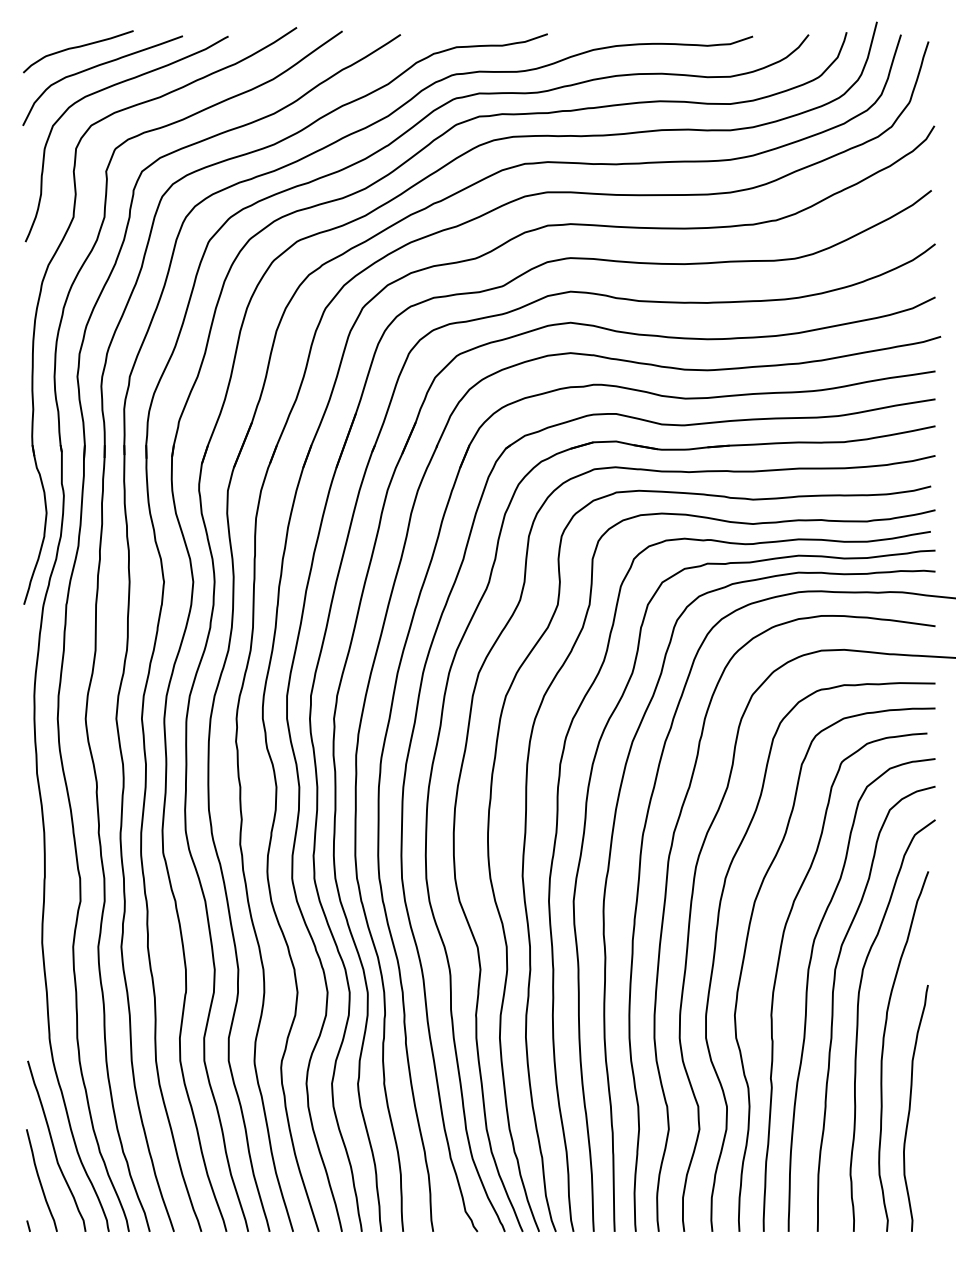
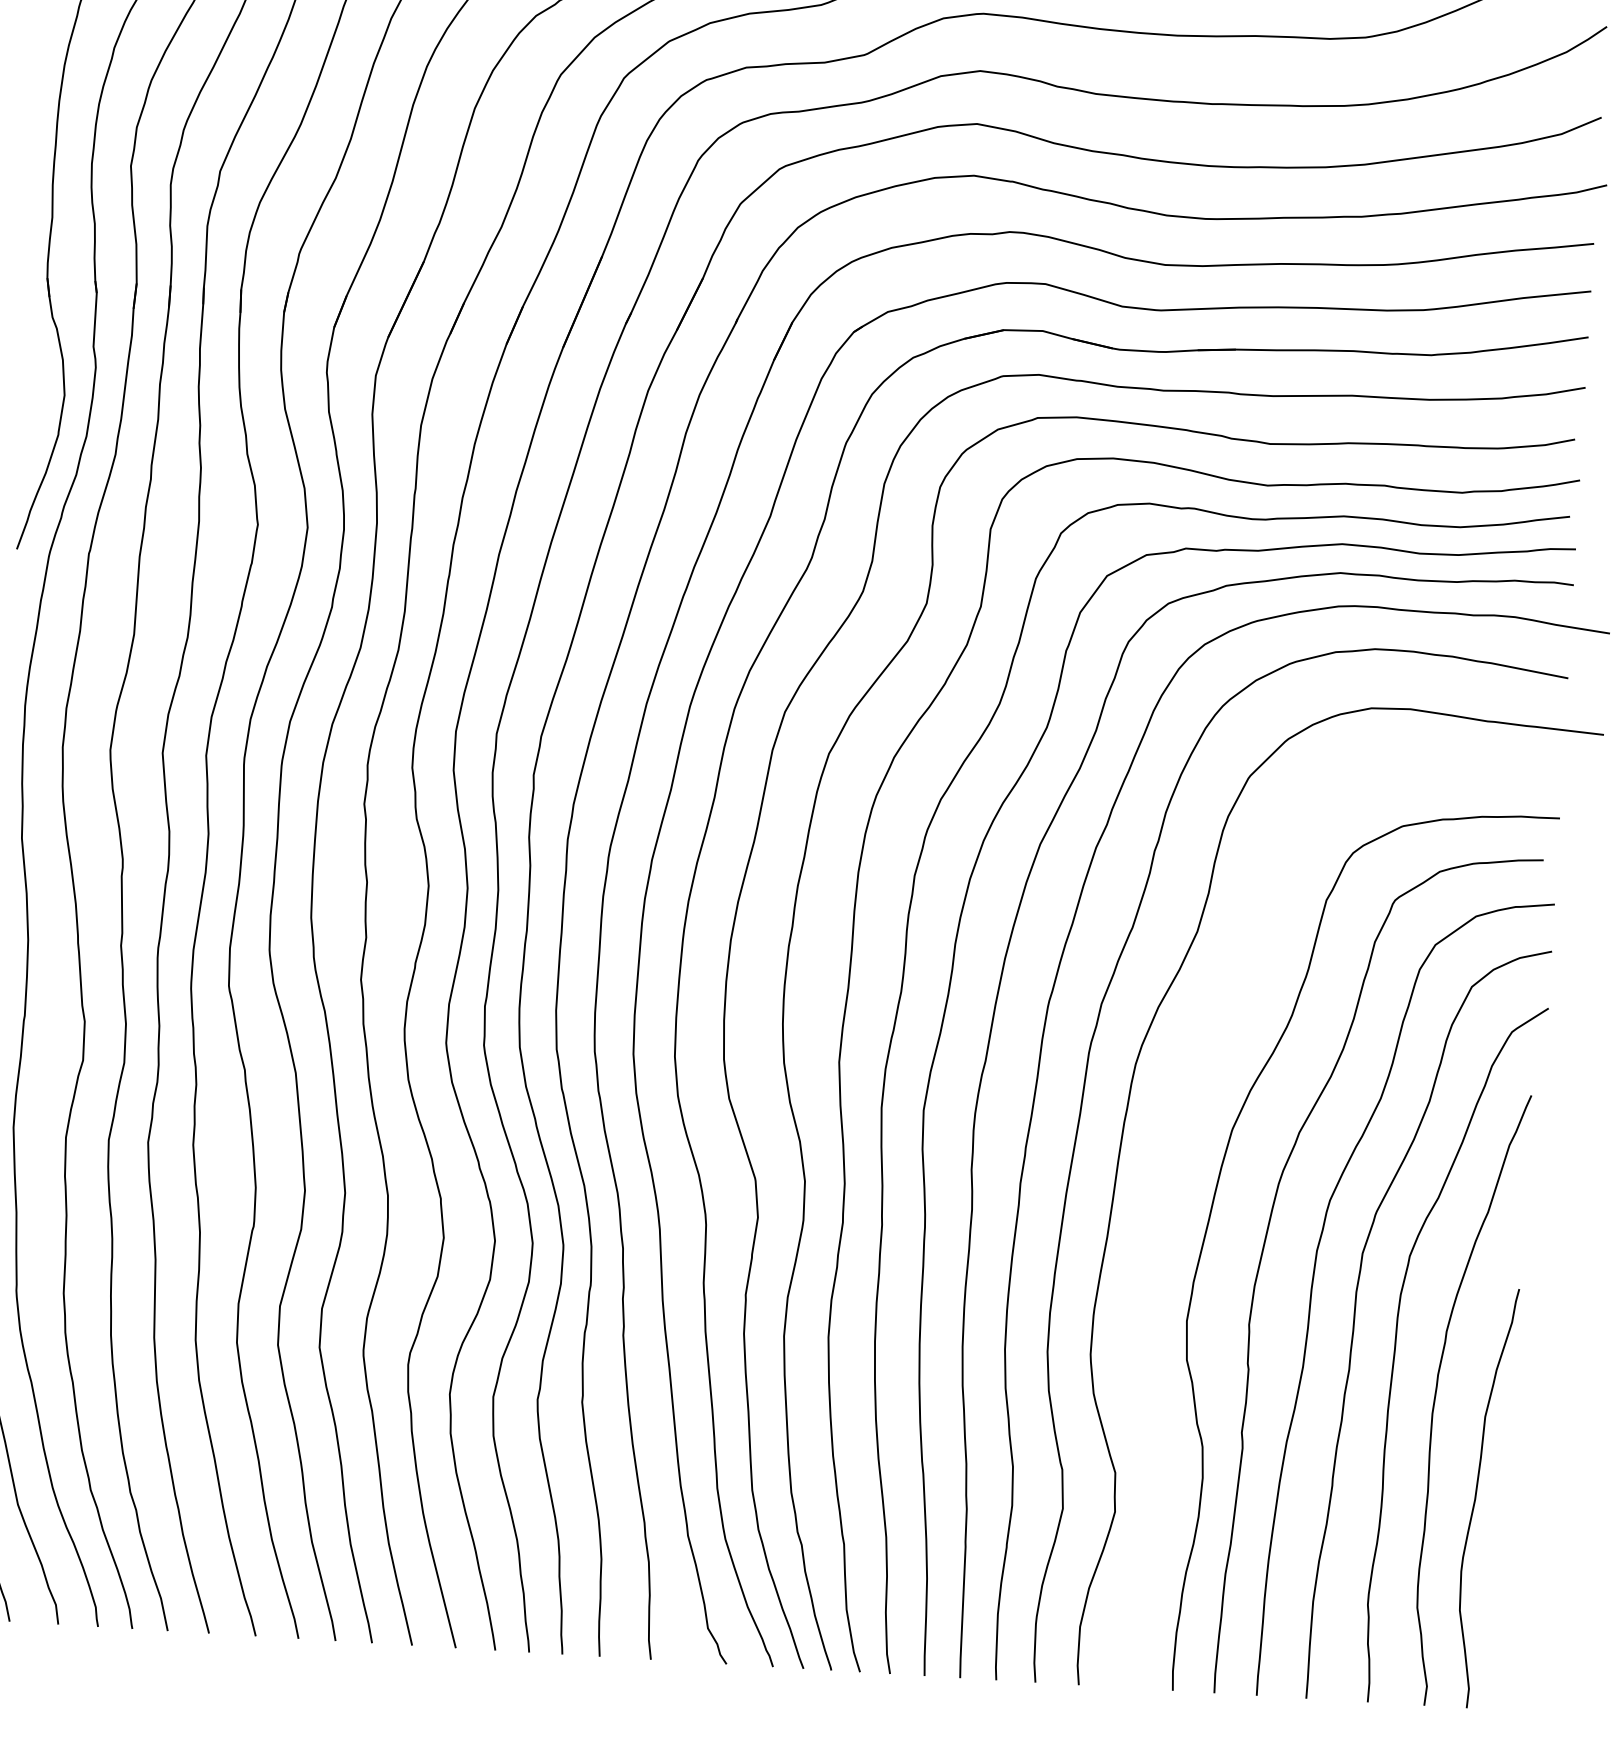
curve: (716, 946) -> (1162, 1201), removed

